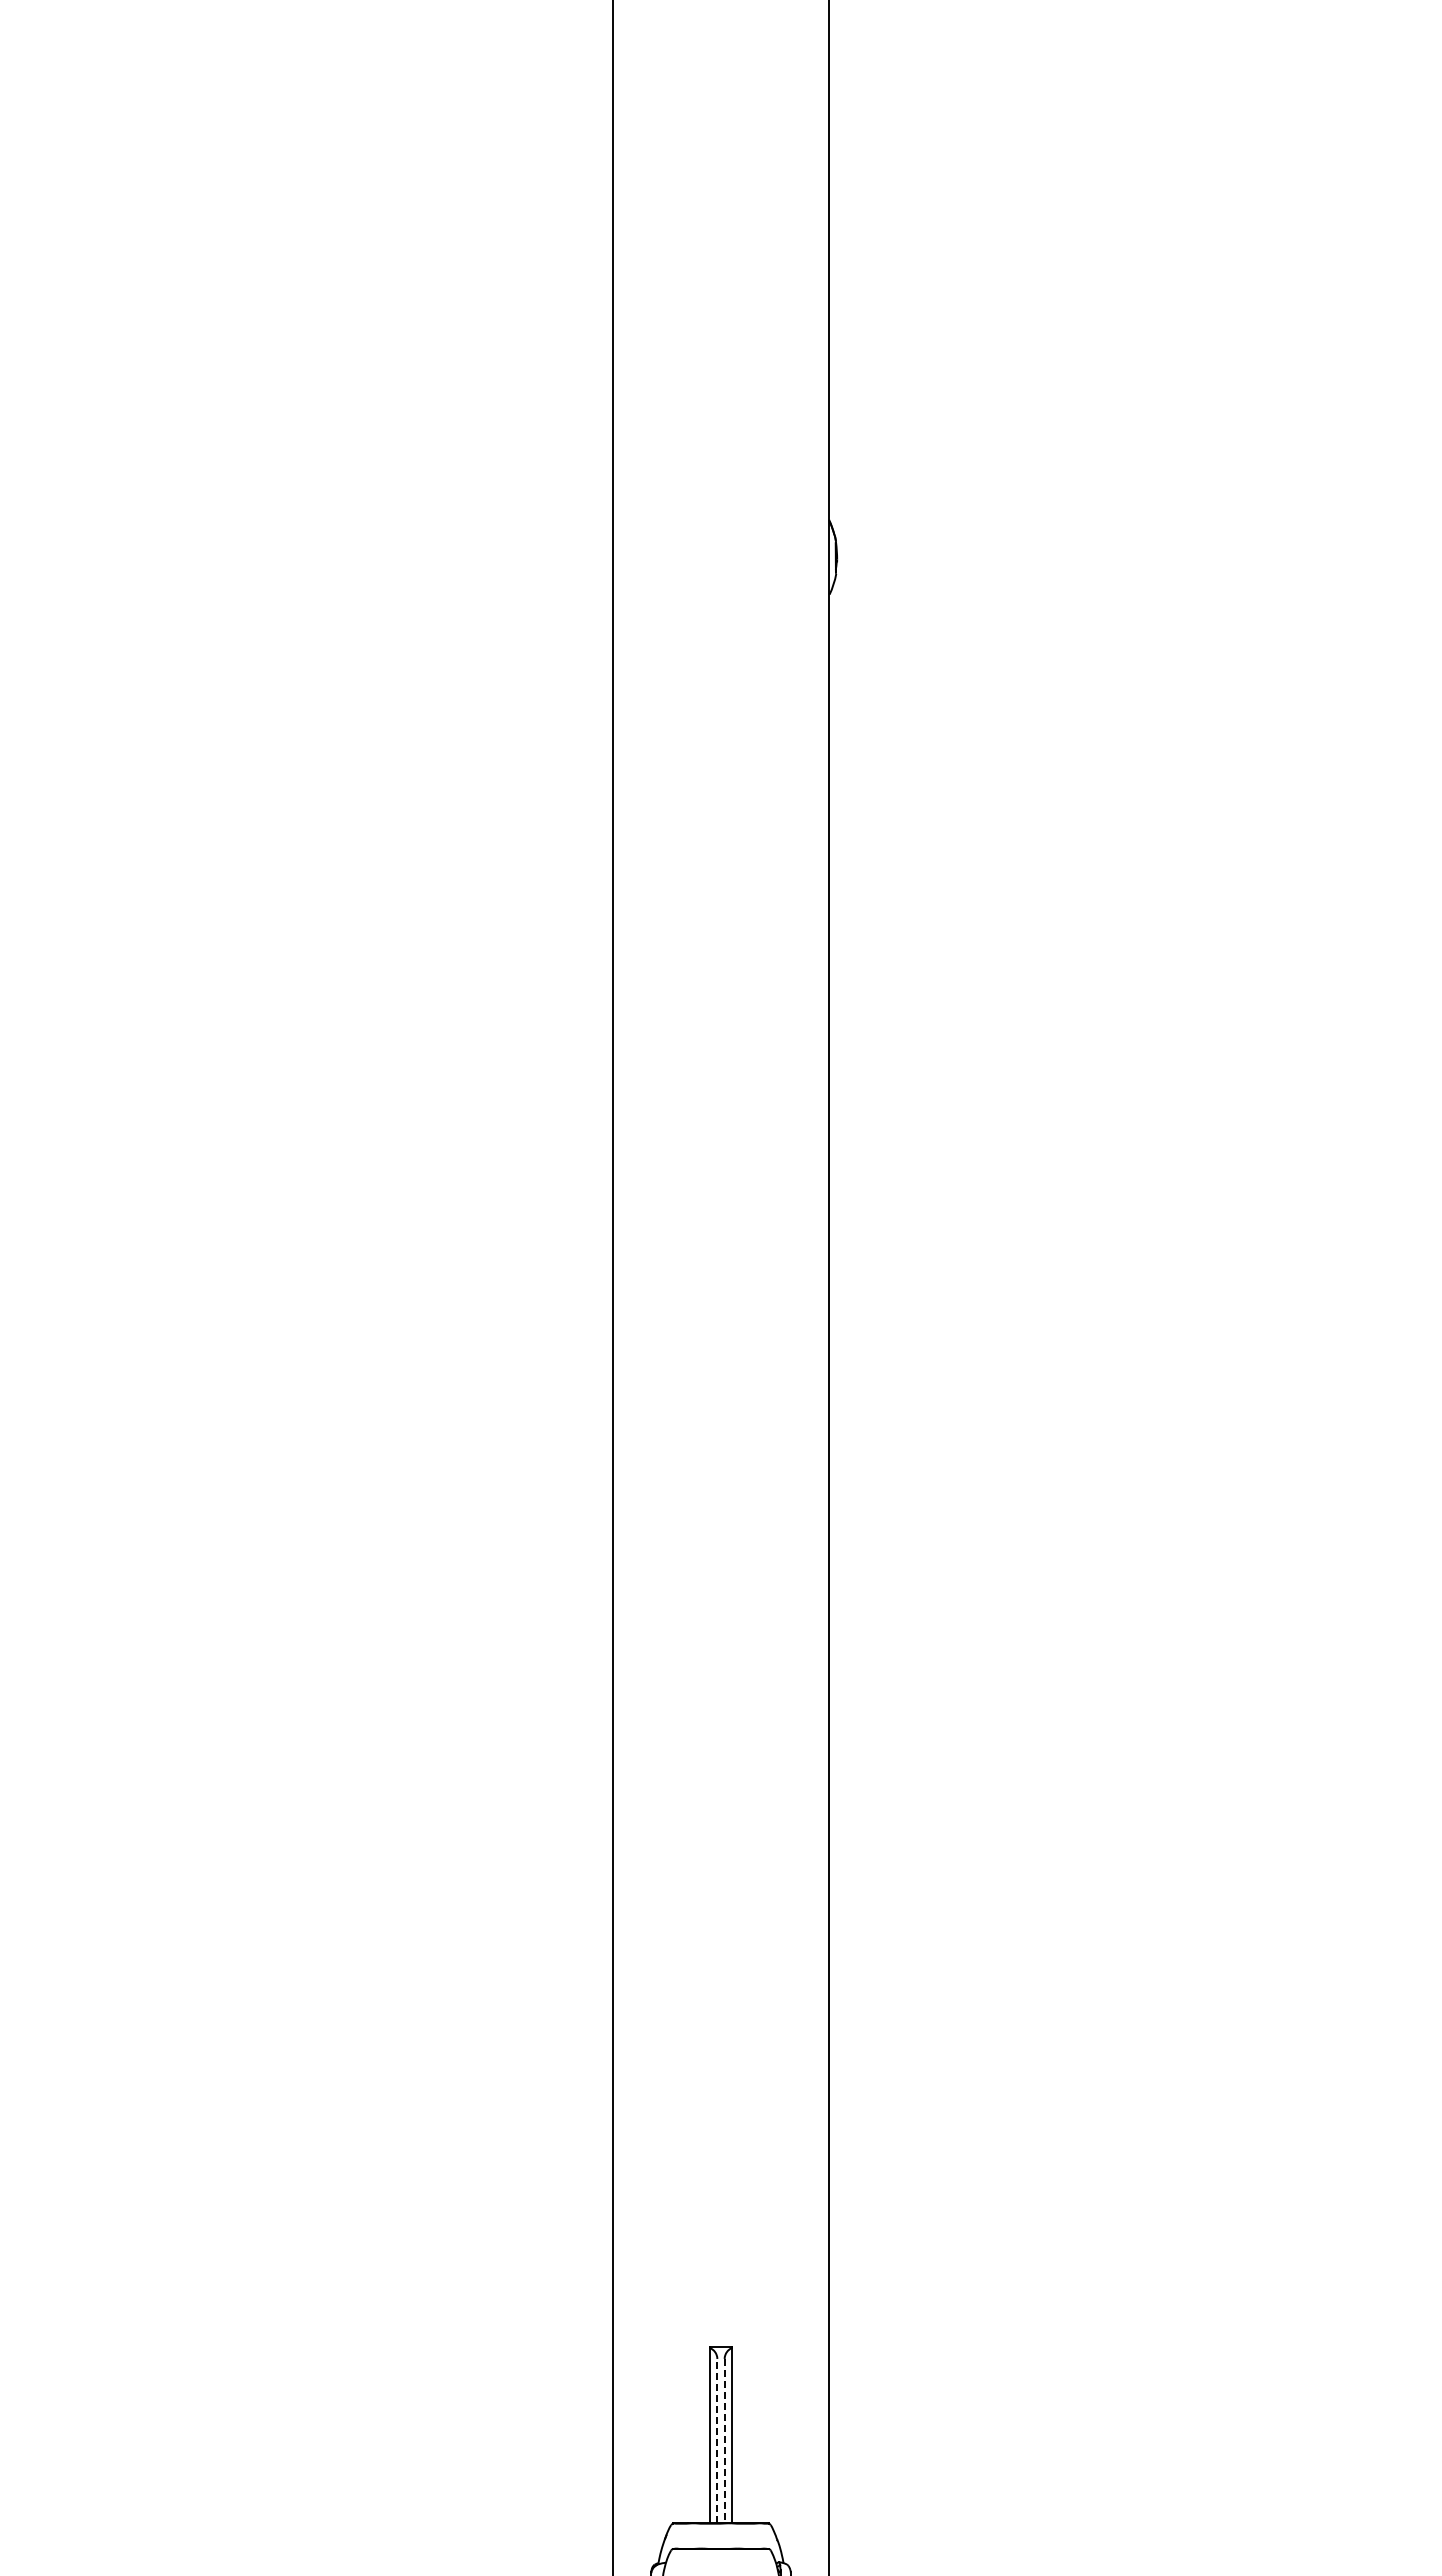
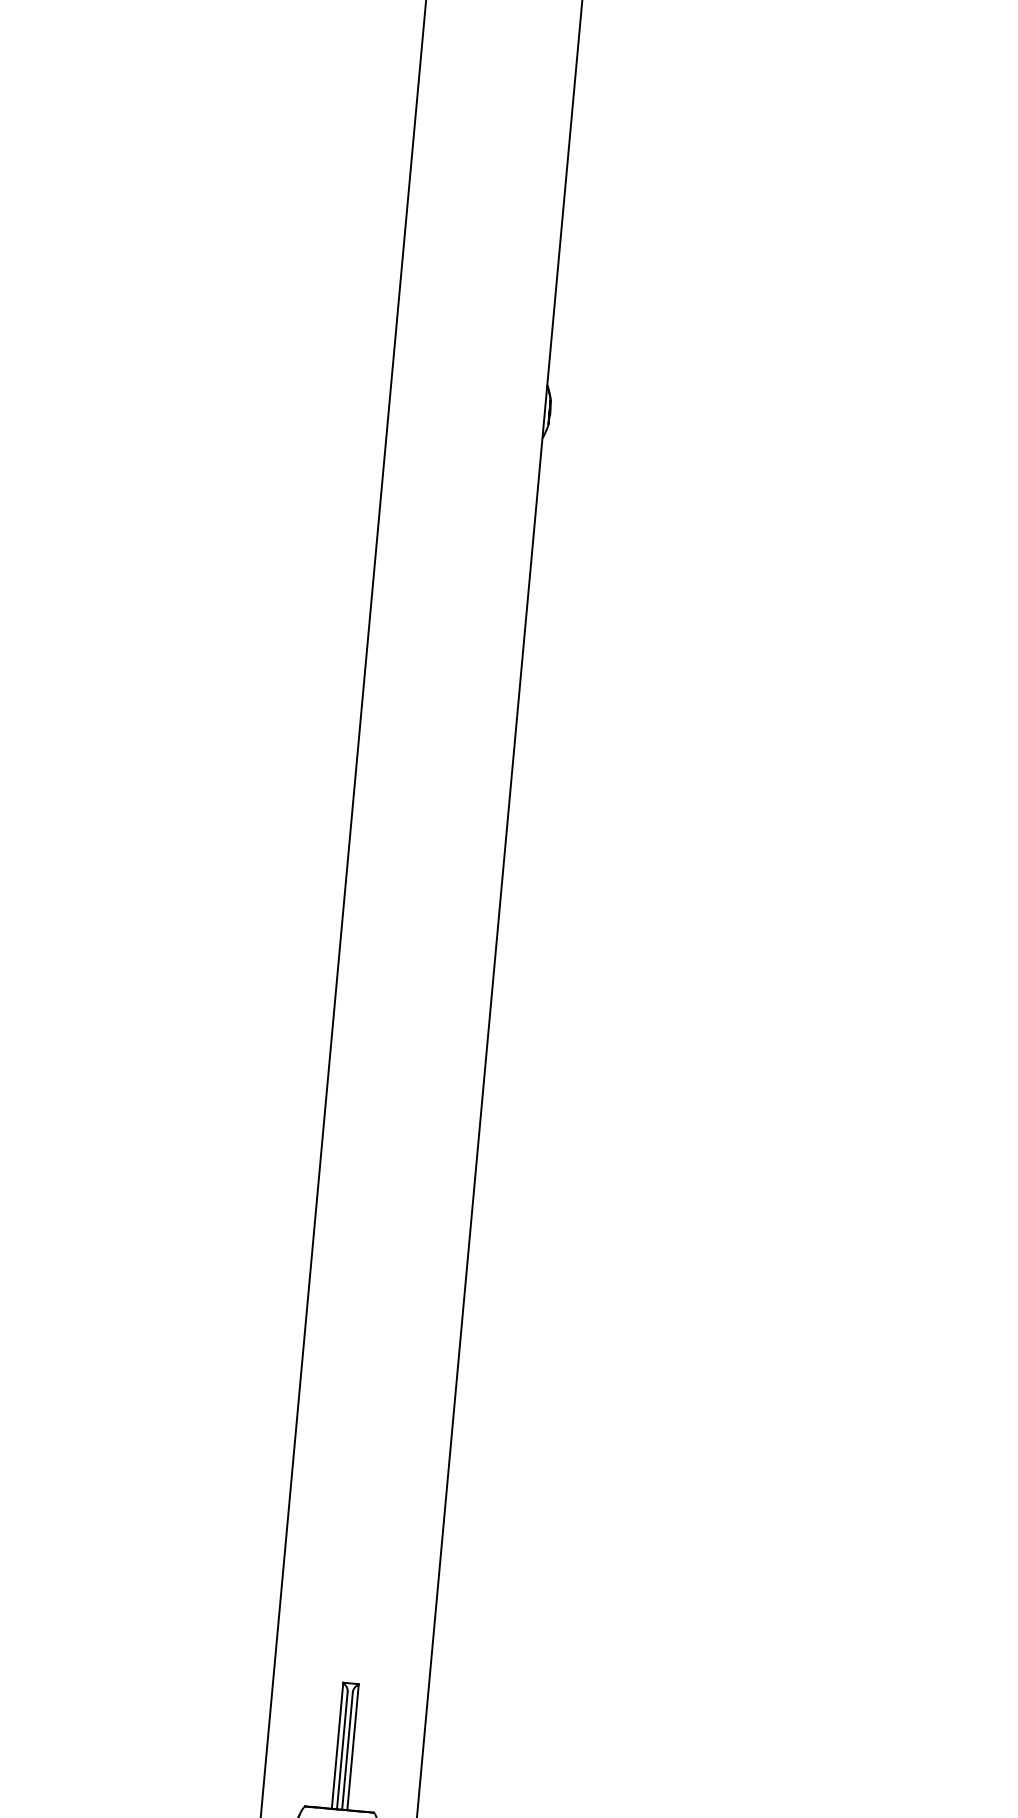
line: (717, 2440) -> (342, 1750), dashed -> solid
line: (724, 2441) -> (347, 1751), dashed -> solid

